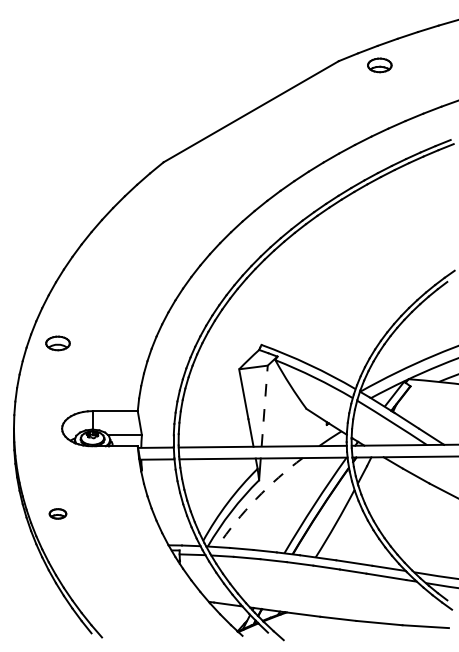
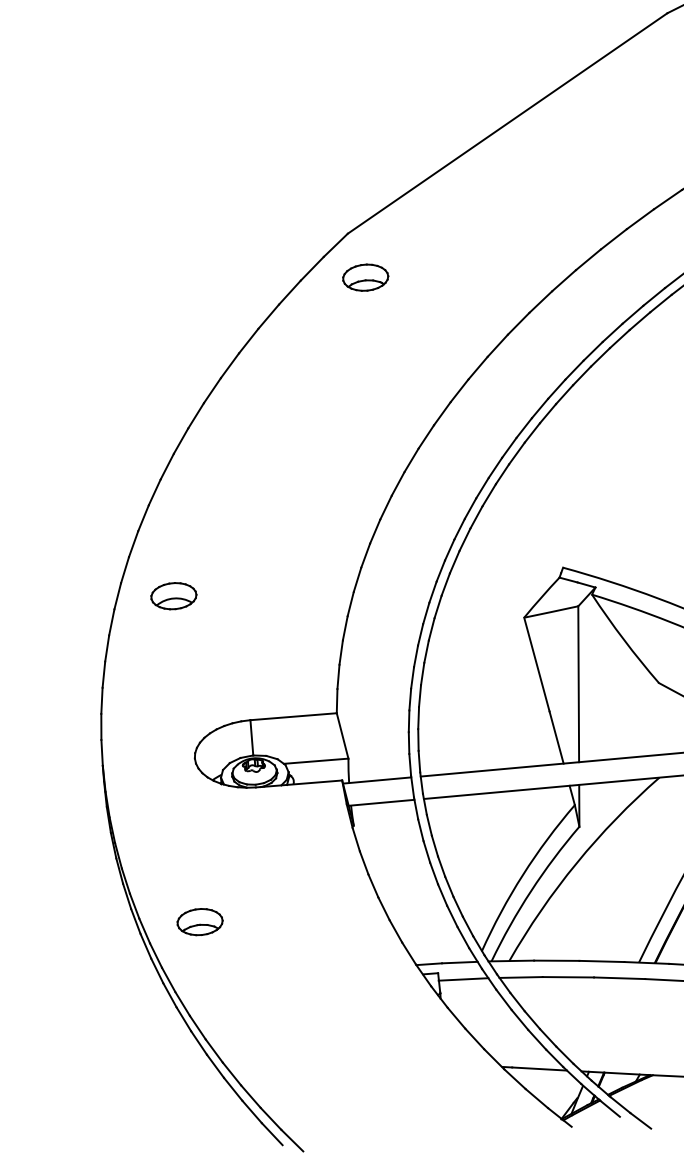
part: (170, 185) -> (364, 276), added
line: (264, 406) -> (578, 684), dashed -> solid
arc: (256, 499) -> (577, 863), dashed -> solid
part: (57, 513) -> (199, 921), size x1.43

